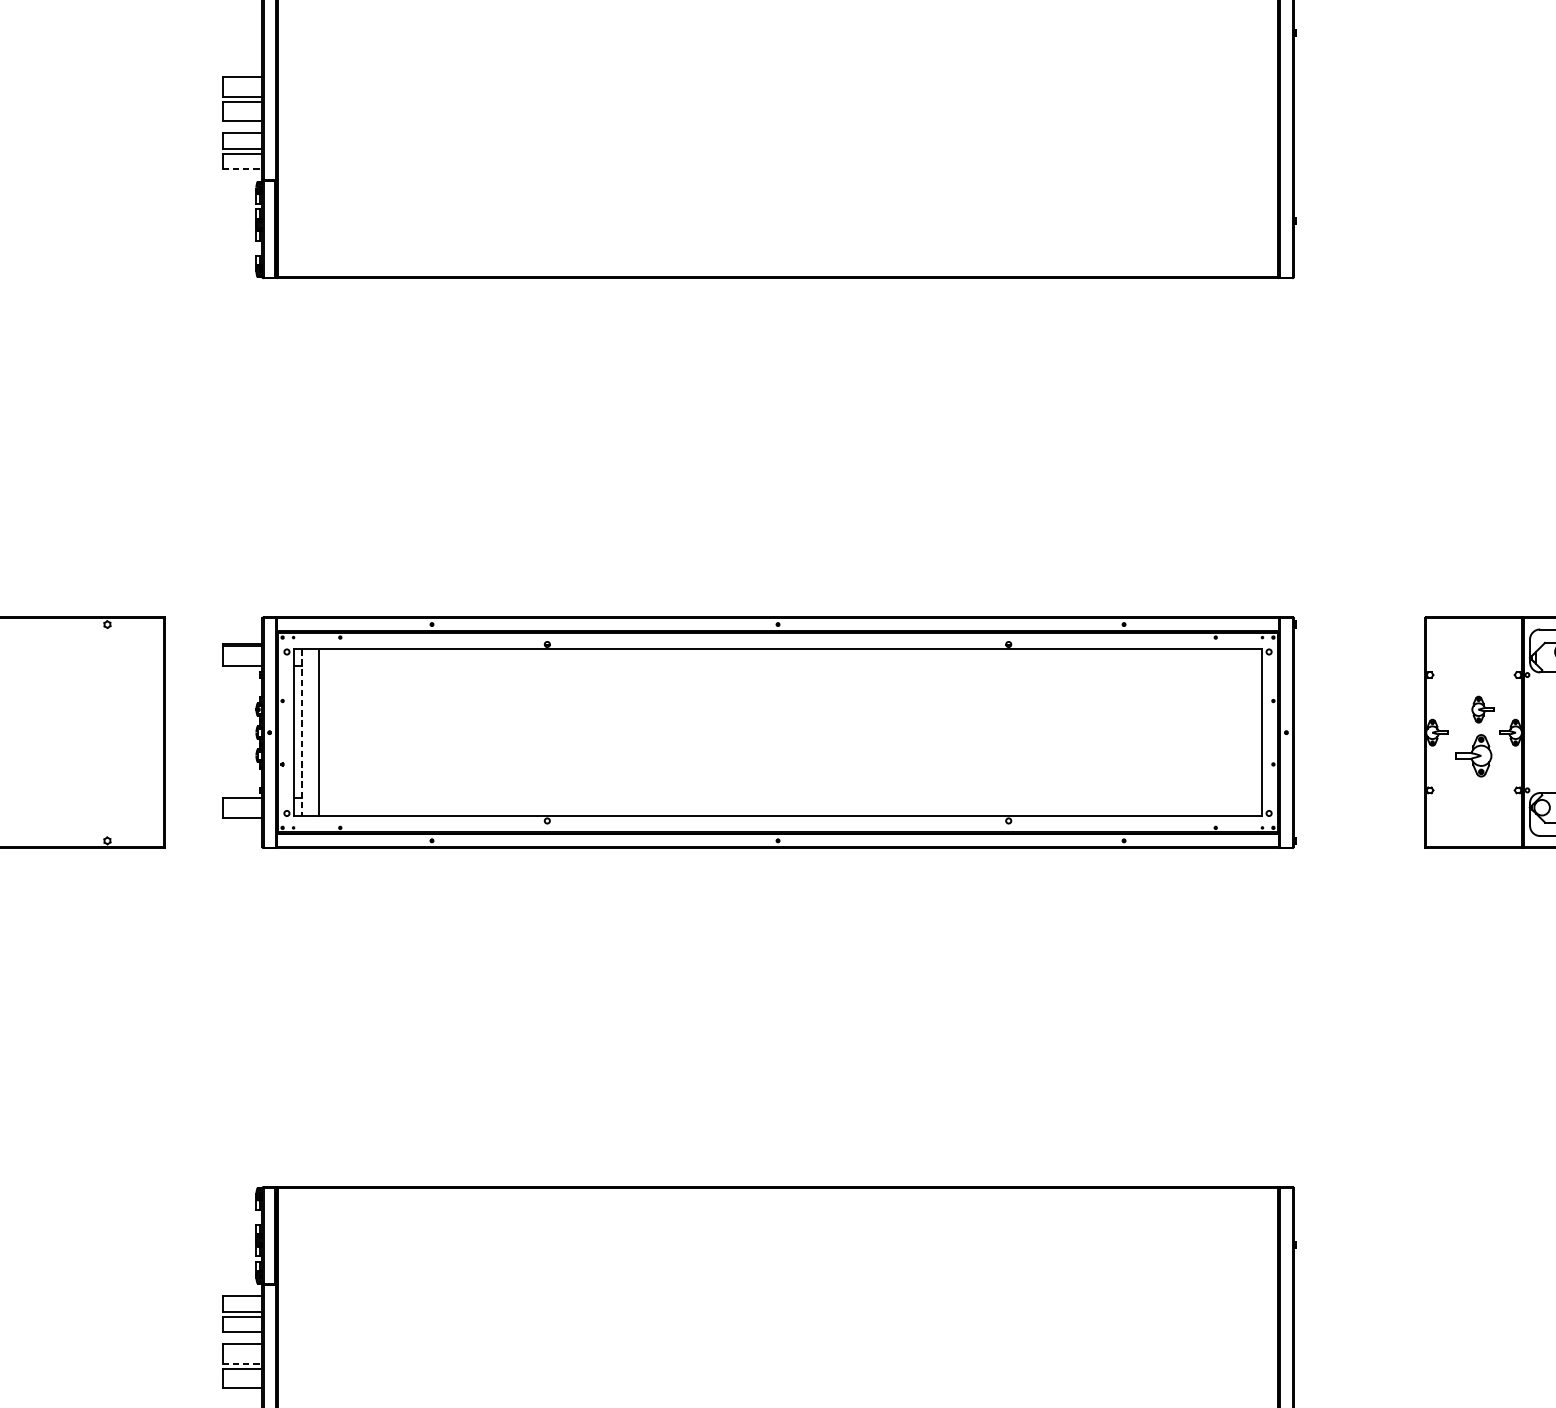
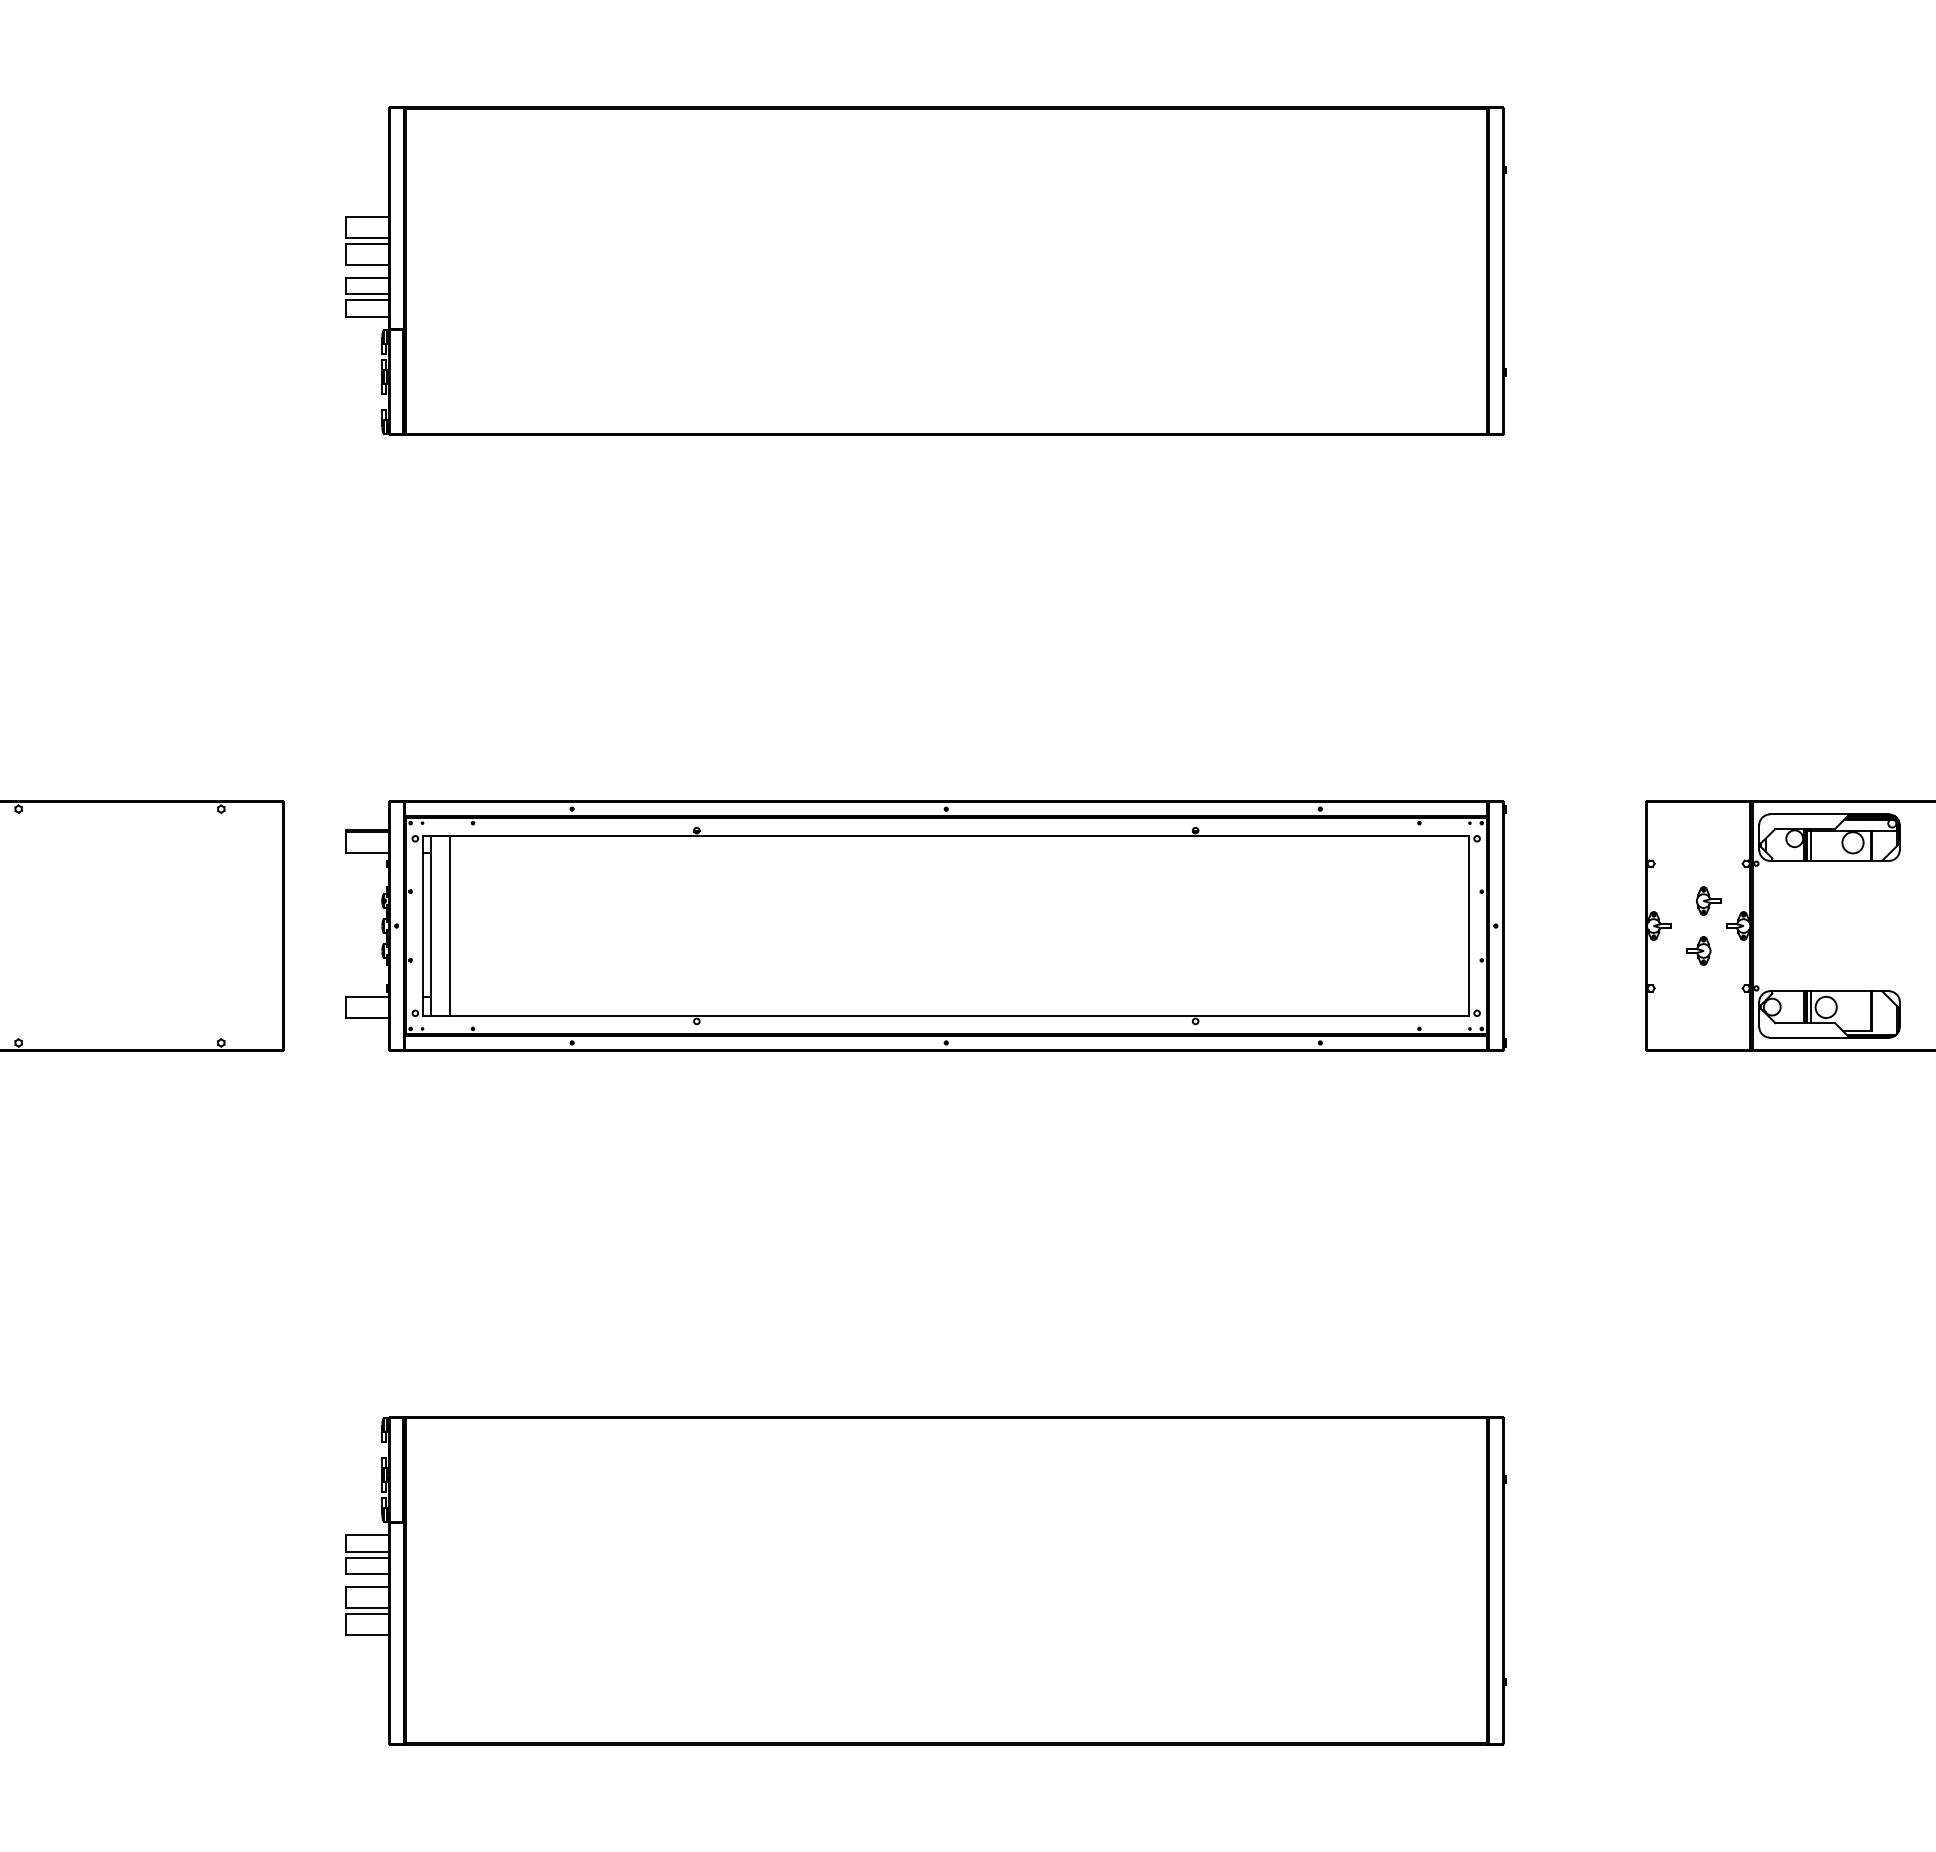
line: (242, 168) -> (367, 316), dashed -> solid
line: (301, 733) -> (431, 926), dashed -> solid
part: (1473, 755) -> (1698, 950), size x0.62
line: (242, 1364) -> (367, 1608), dashed -> solid

